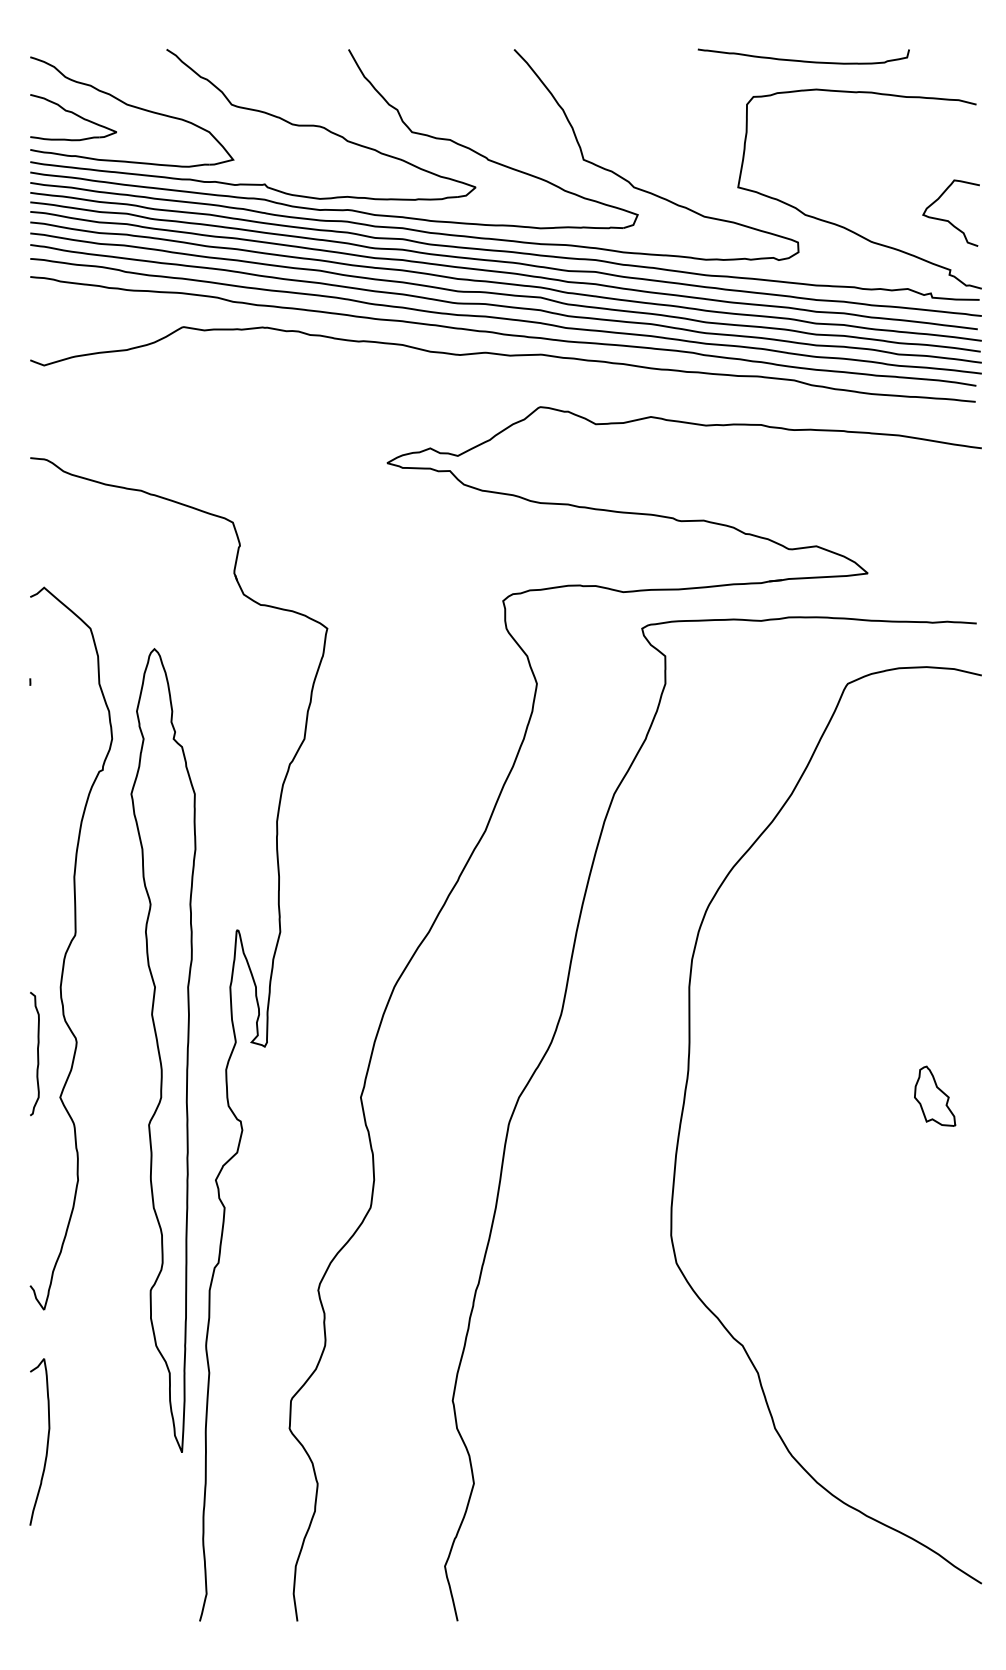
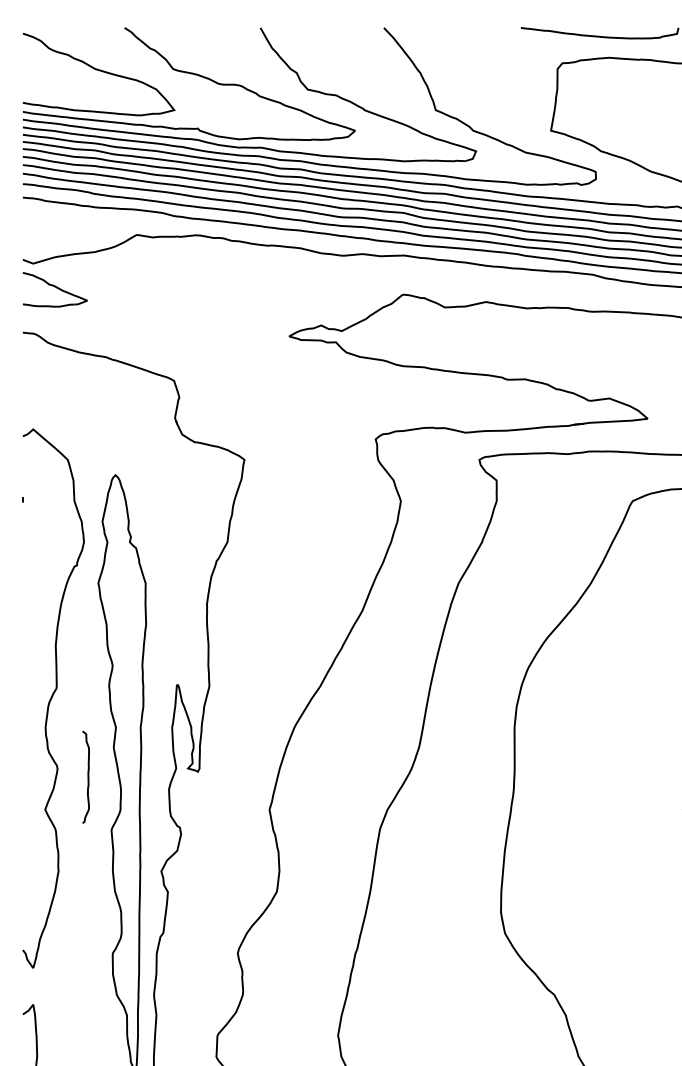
part: (73, 117) -> (55, 289), moved
curve: (37, 1053) -> (87, 776), moved

